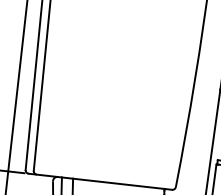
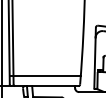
line: (101, 161) -> (44, 76), added

